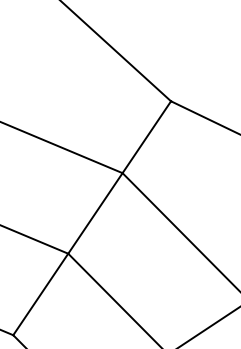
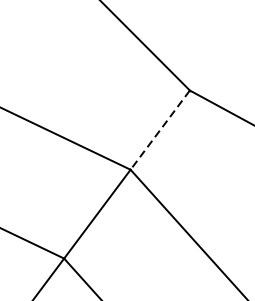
line: (146, 137) -> (159, 130), solid -> dashed

